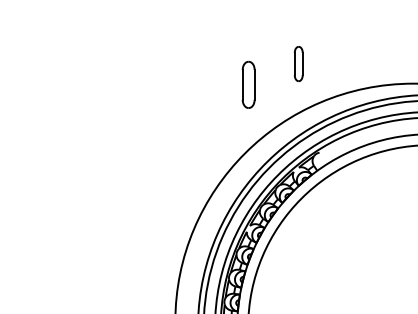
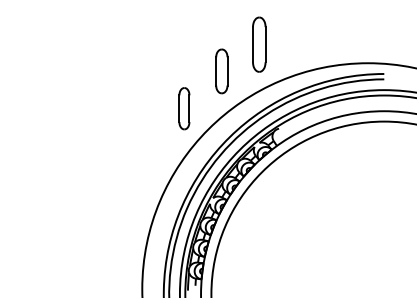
part: (298, 63) -> (259, 44), size x1.67
part: (248, 84) -> (221, 71), moved
part: (219, 131) -> (184, 108), added

